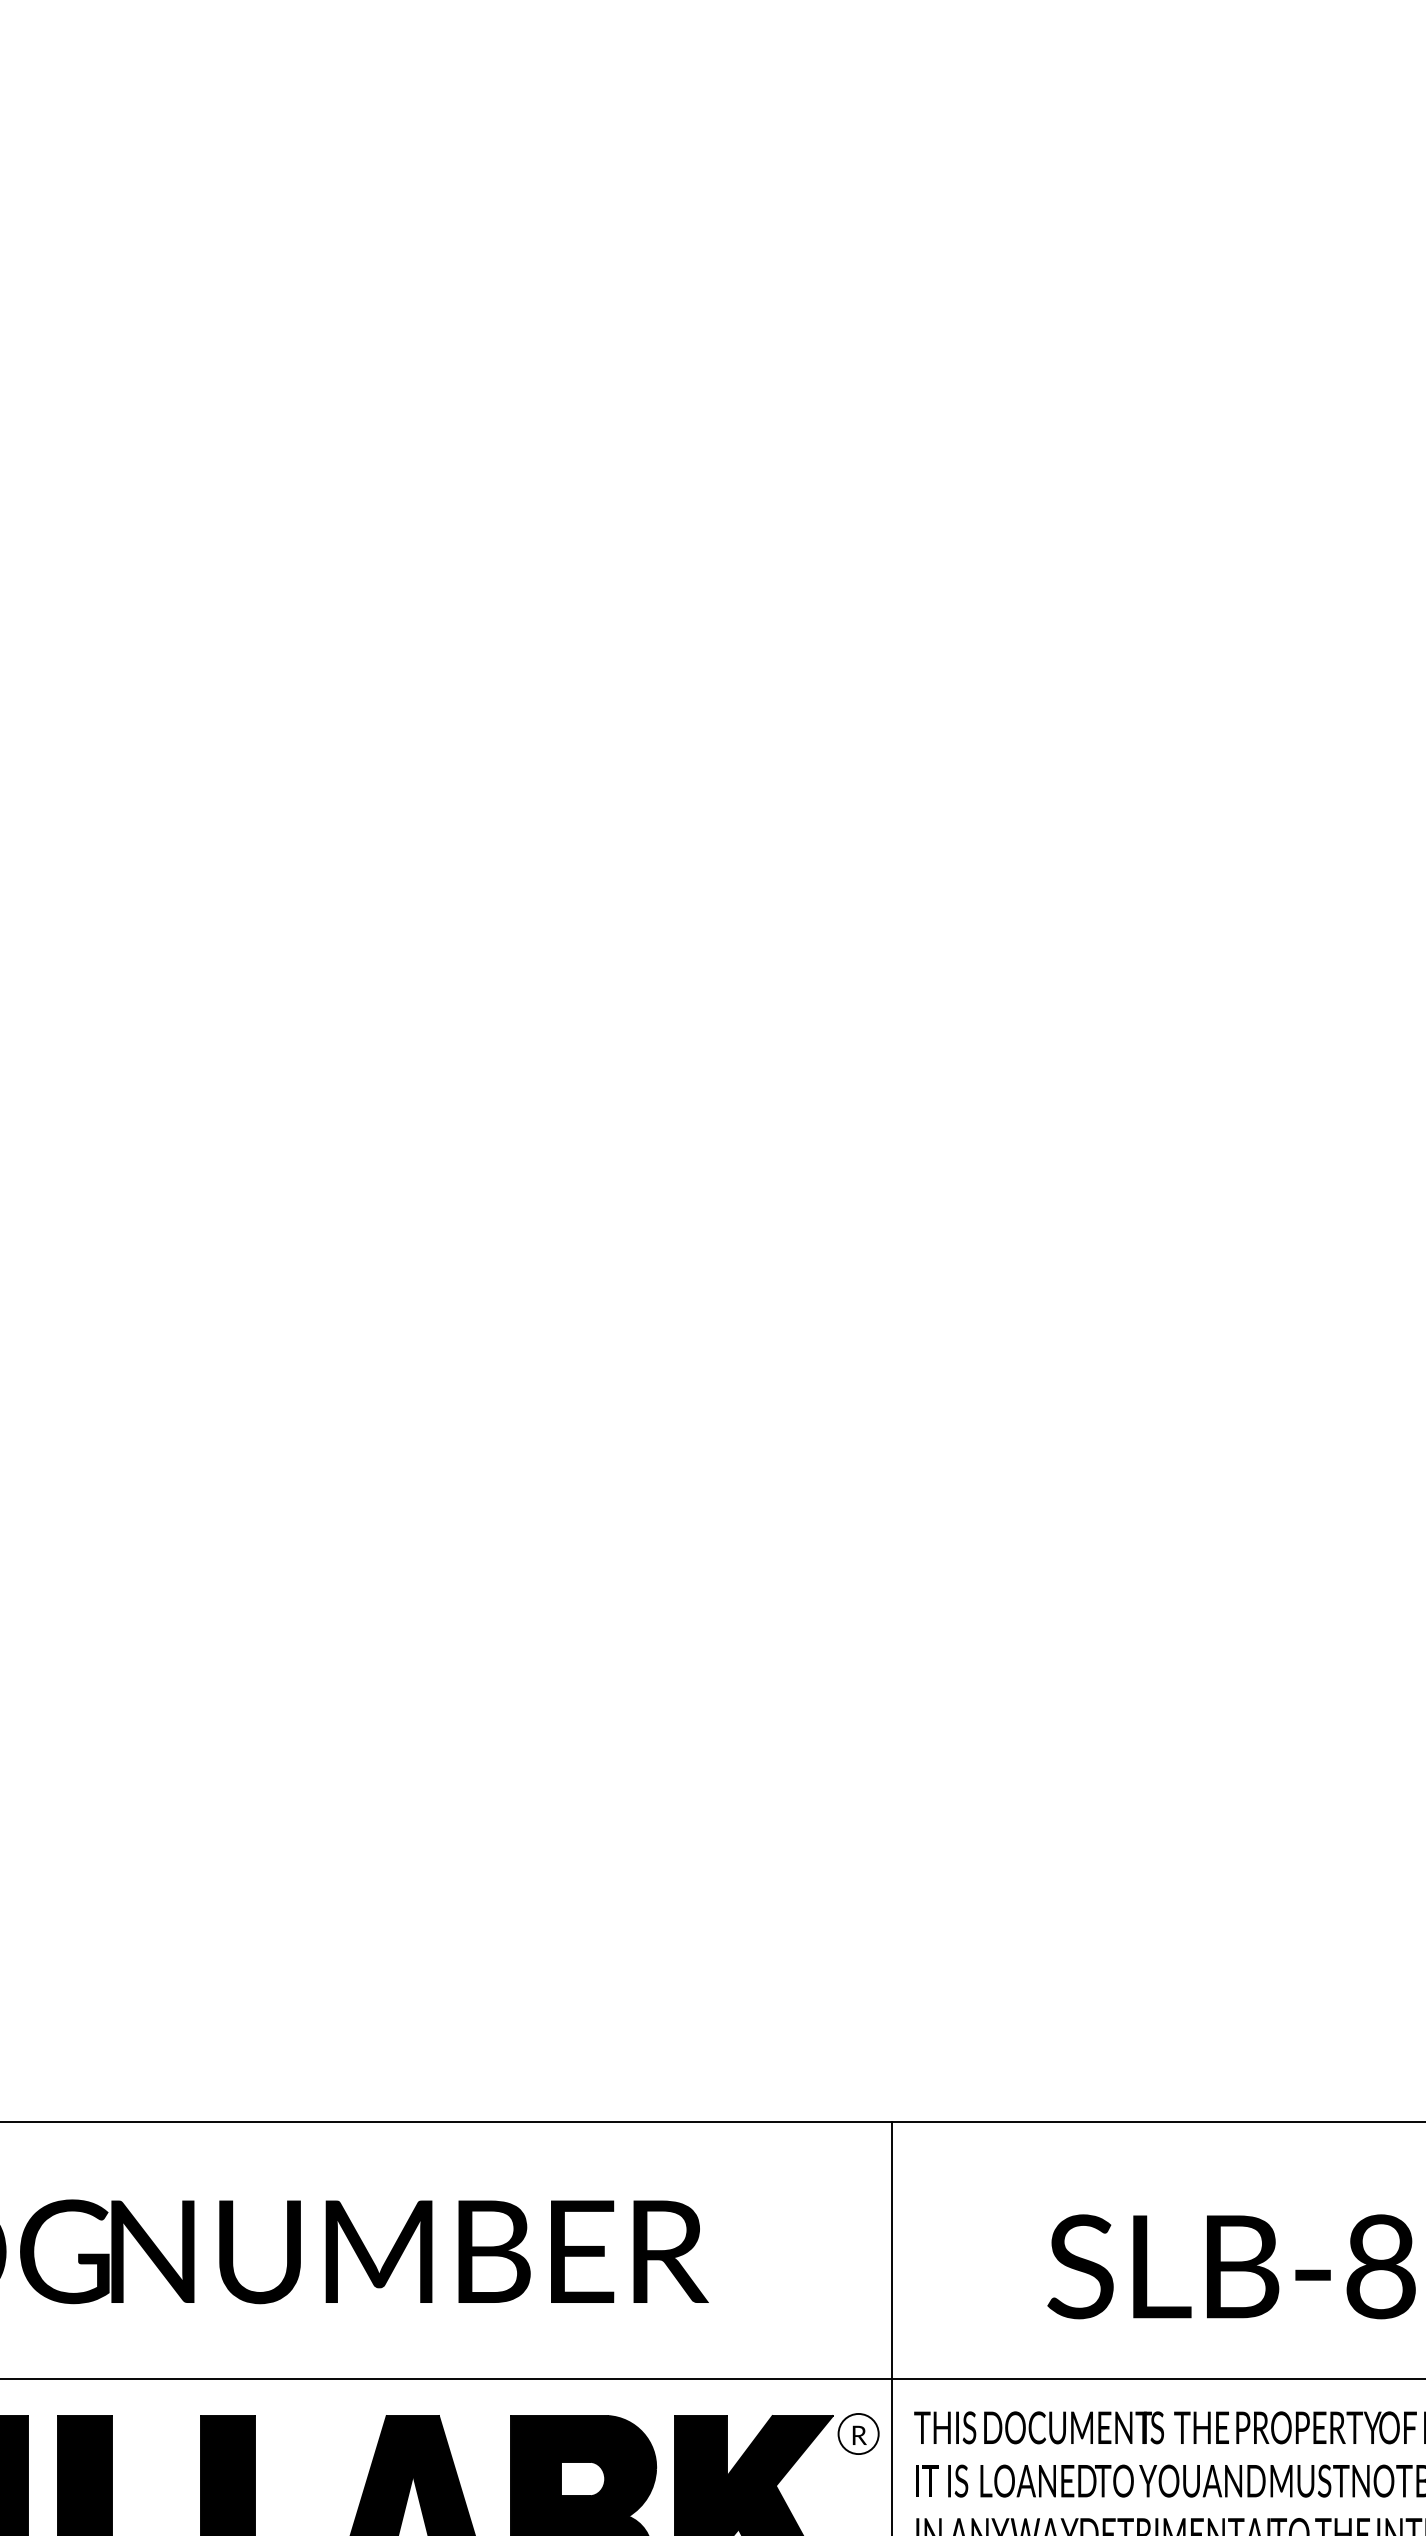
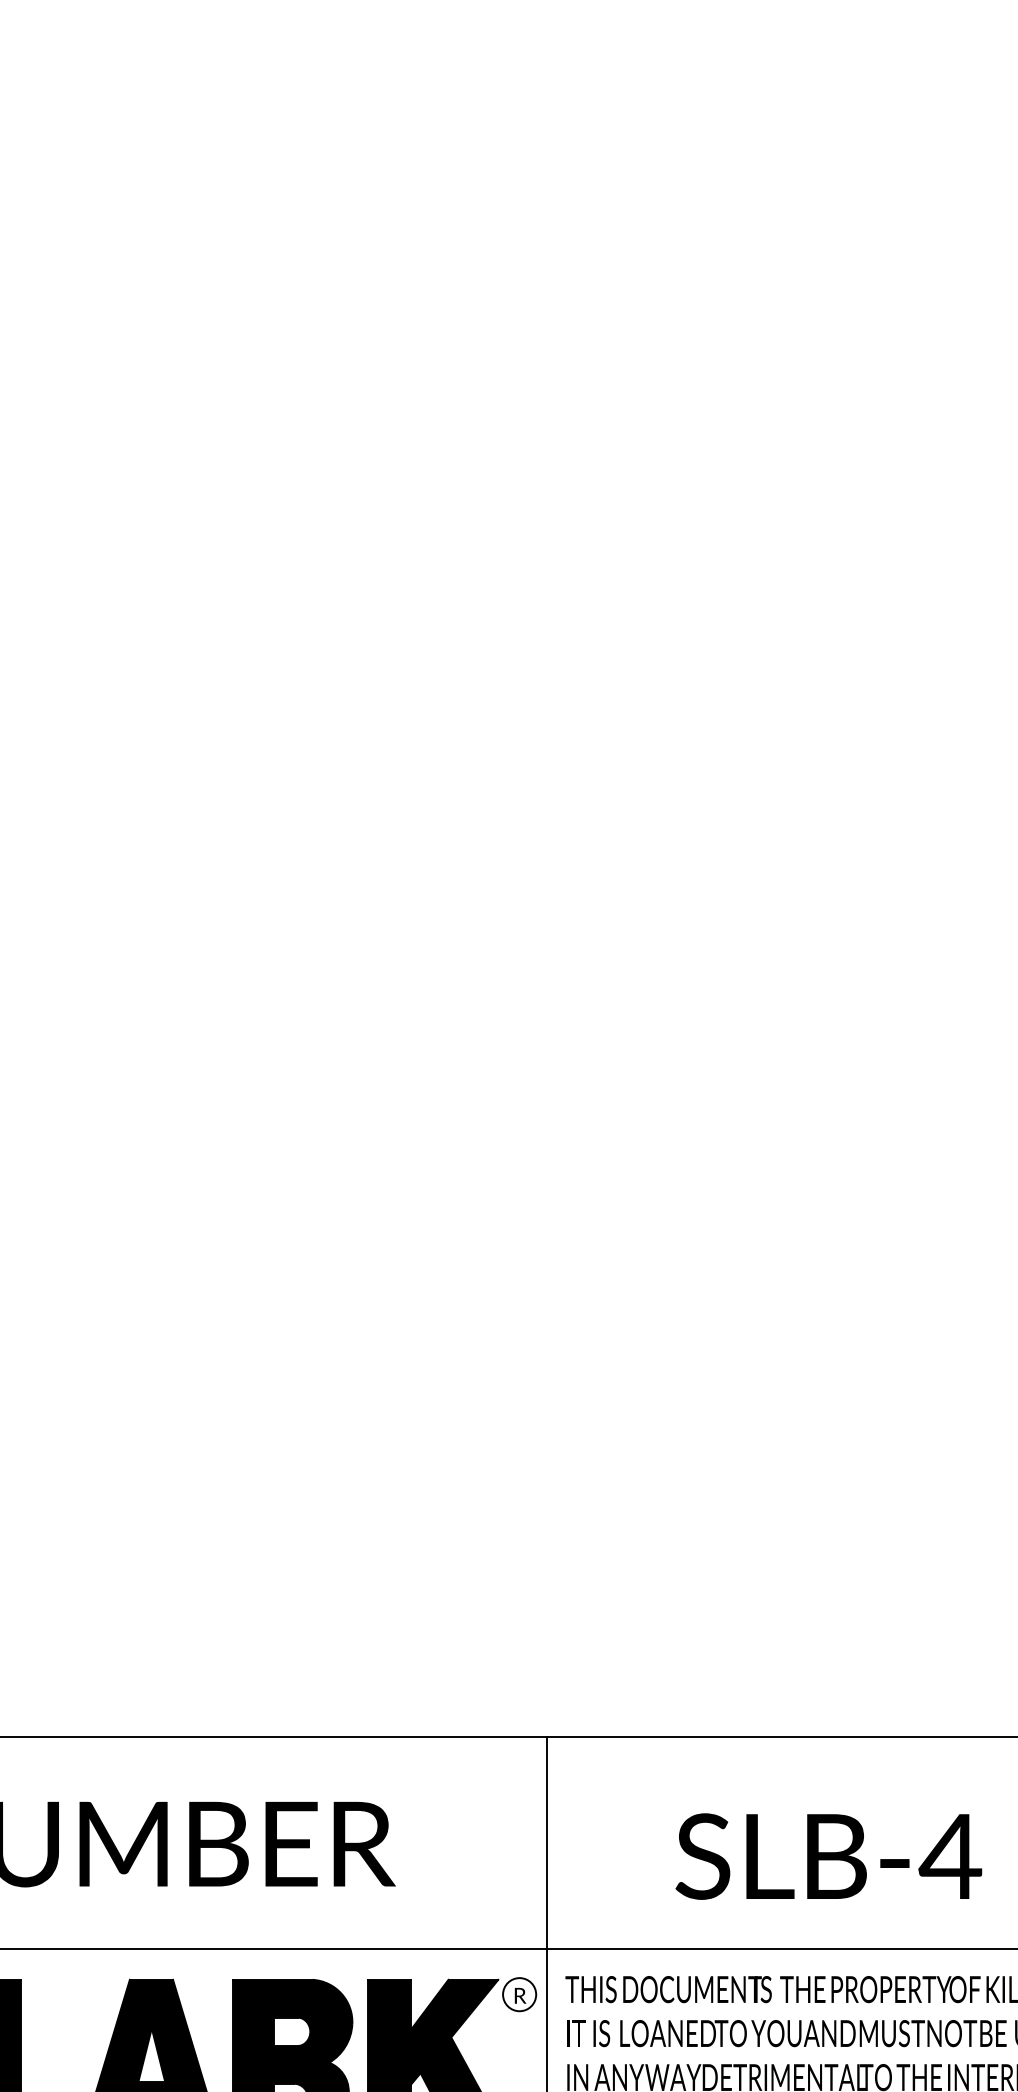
text: (1379, 2266) -> (949, 1856), SLB-8 -> SLB-4

